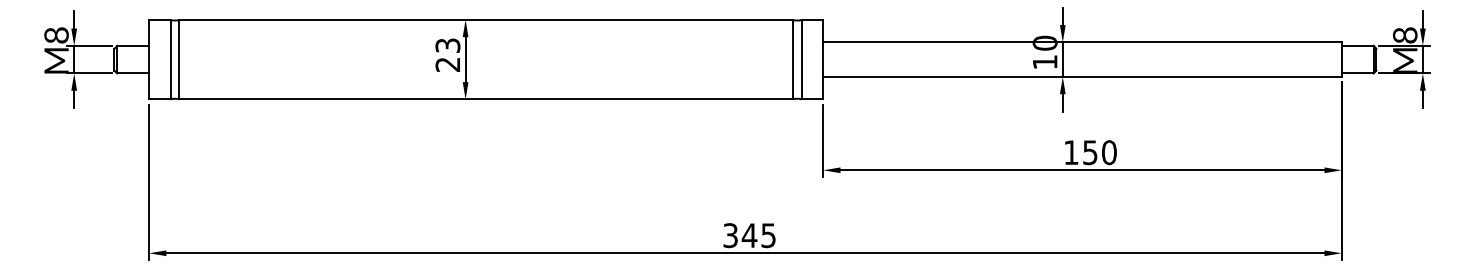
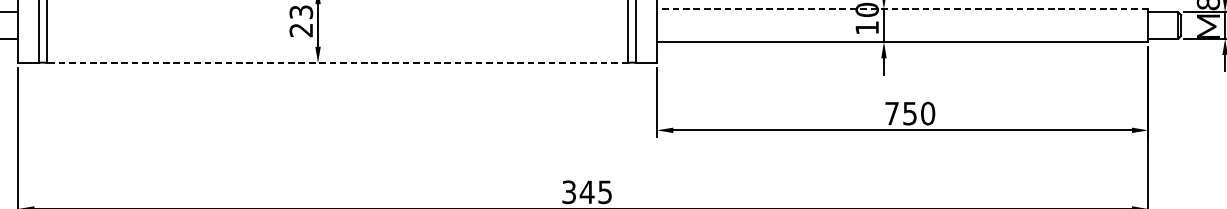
line: (1082, 42) -> (902, 9), solid -> dashed
line: (486, 99) -> (337, 63), solid -> dashed
text: (1071, 152) -> (892, 113), 150 -> 750

